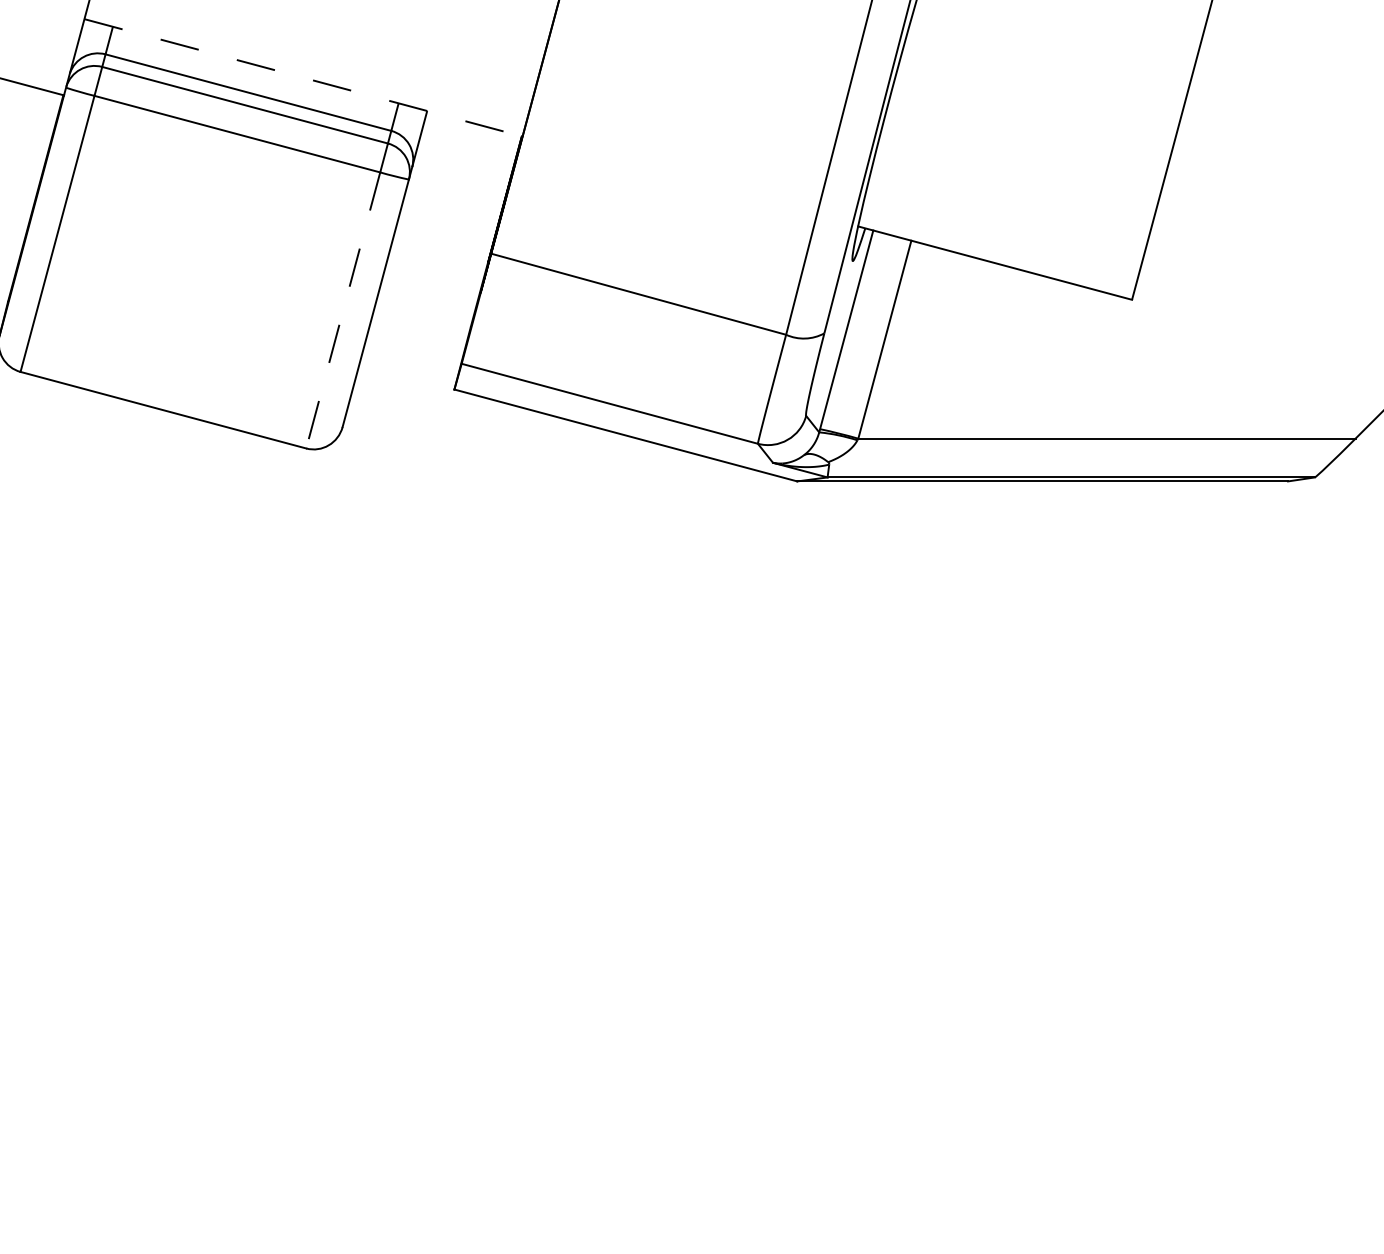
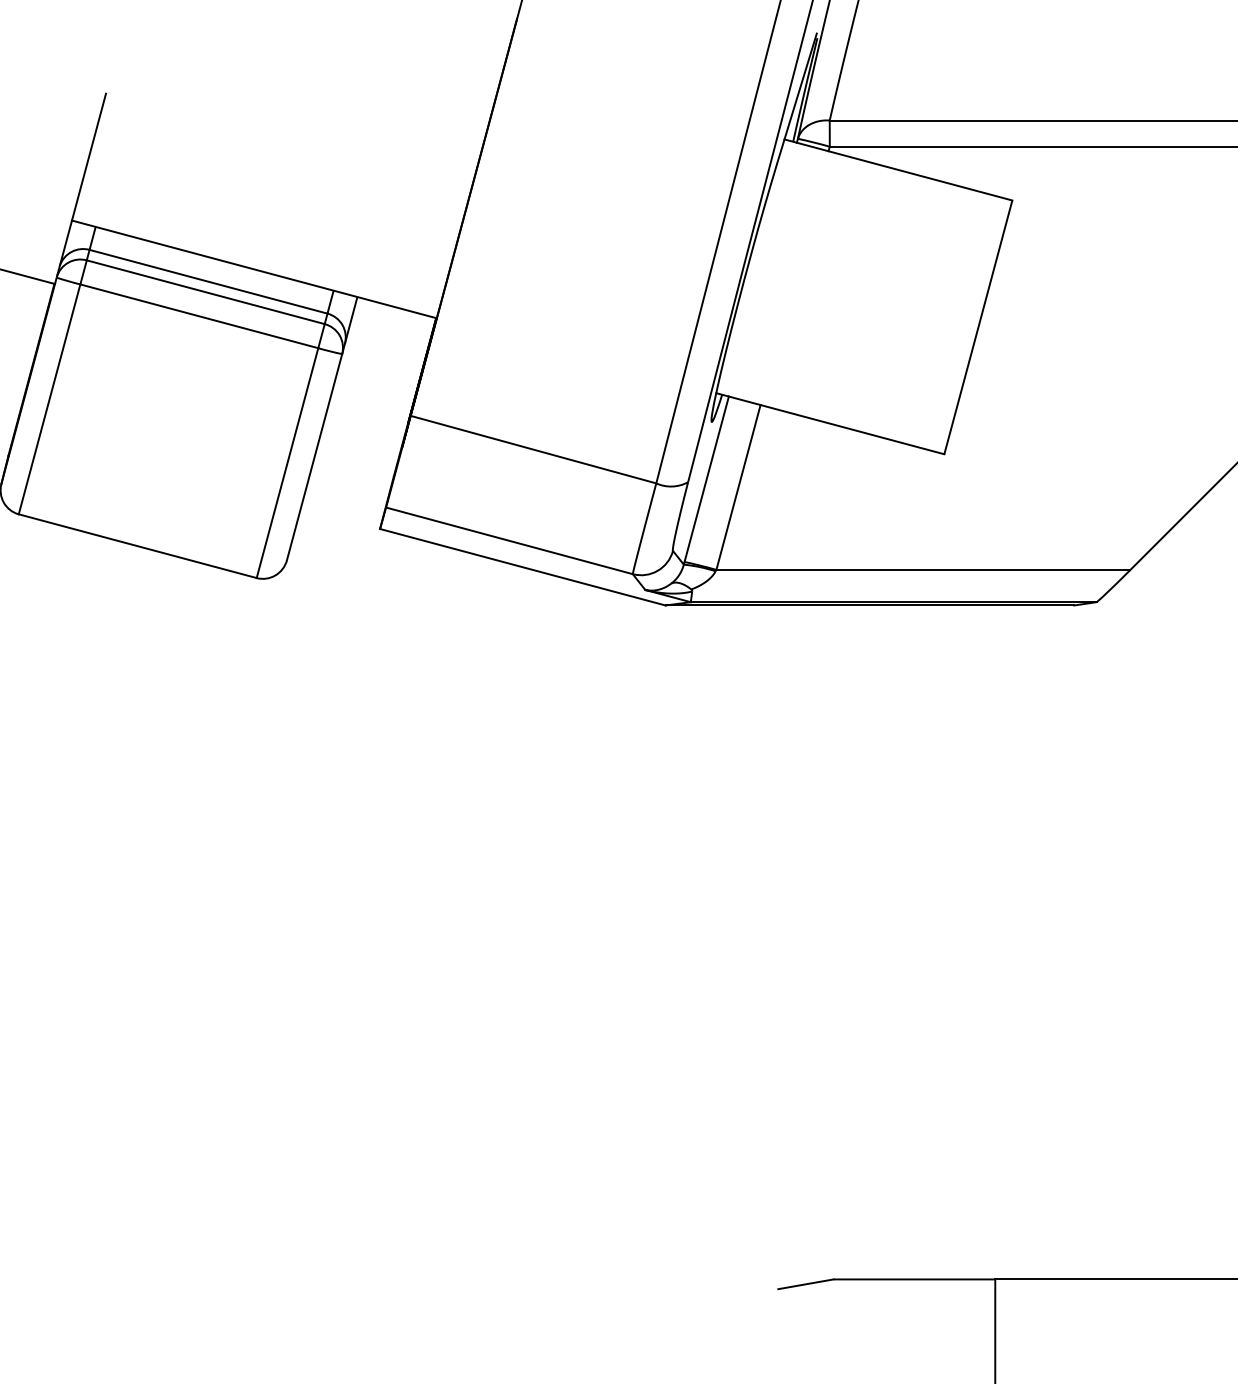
line: (303, 77) -> (254, 269), dashed -> solid
line: (343, 310) -> (287, 463), dashed -> solid

